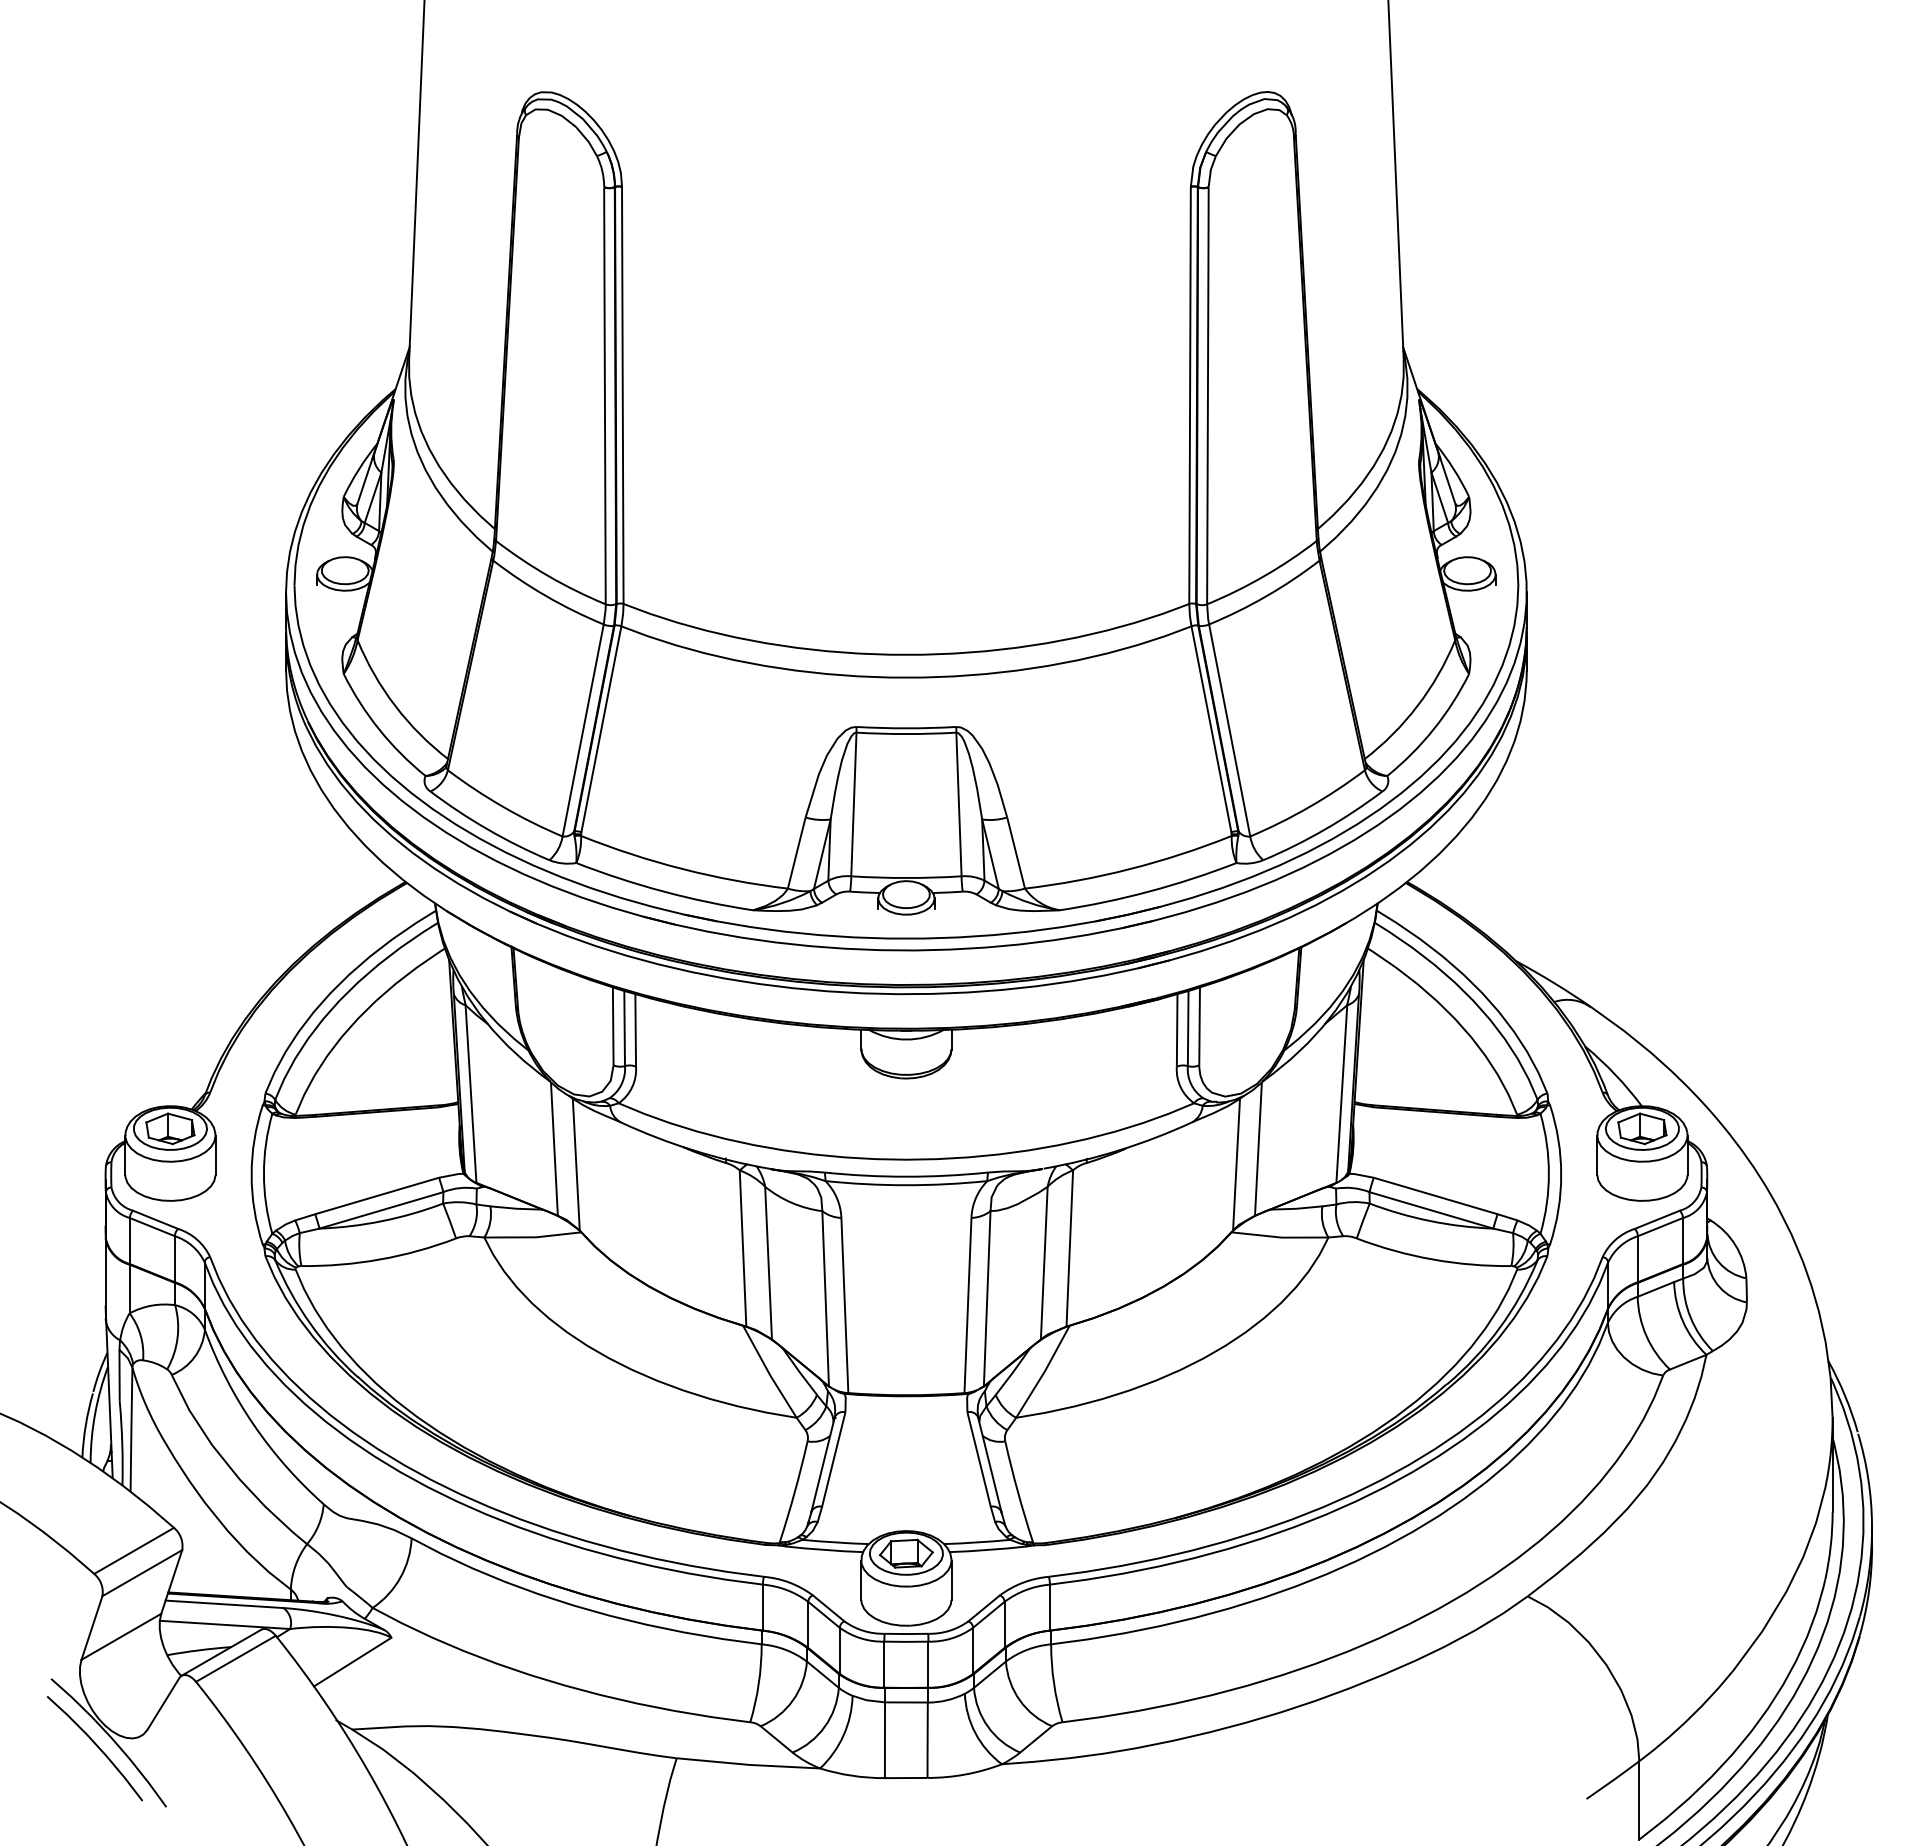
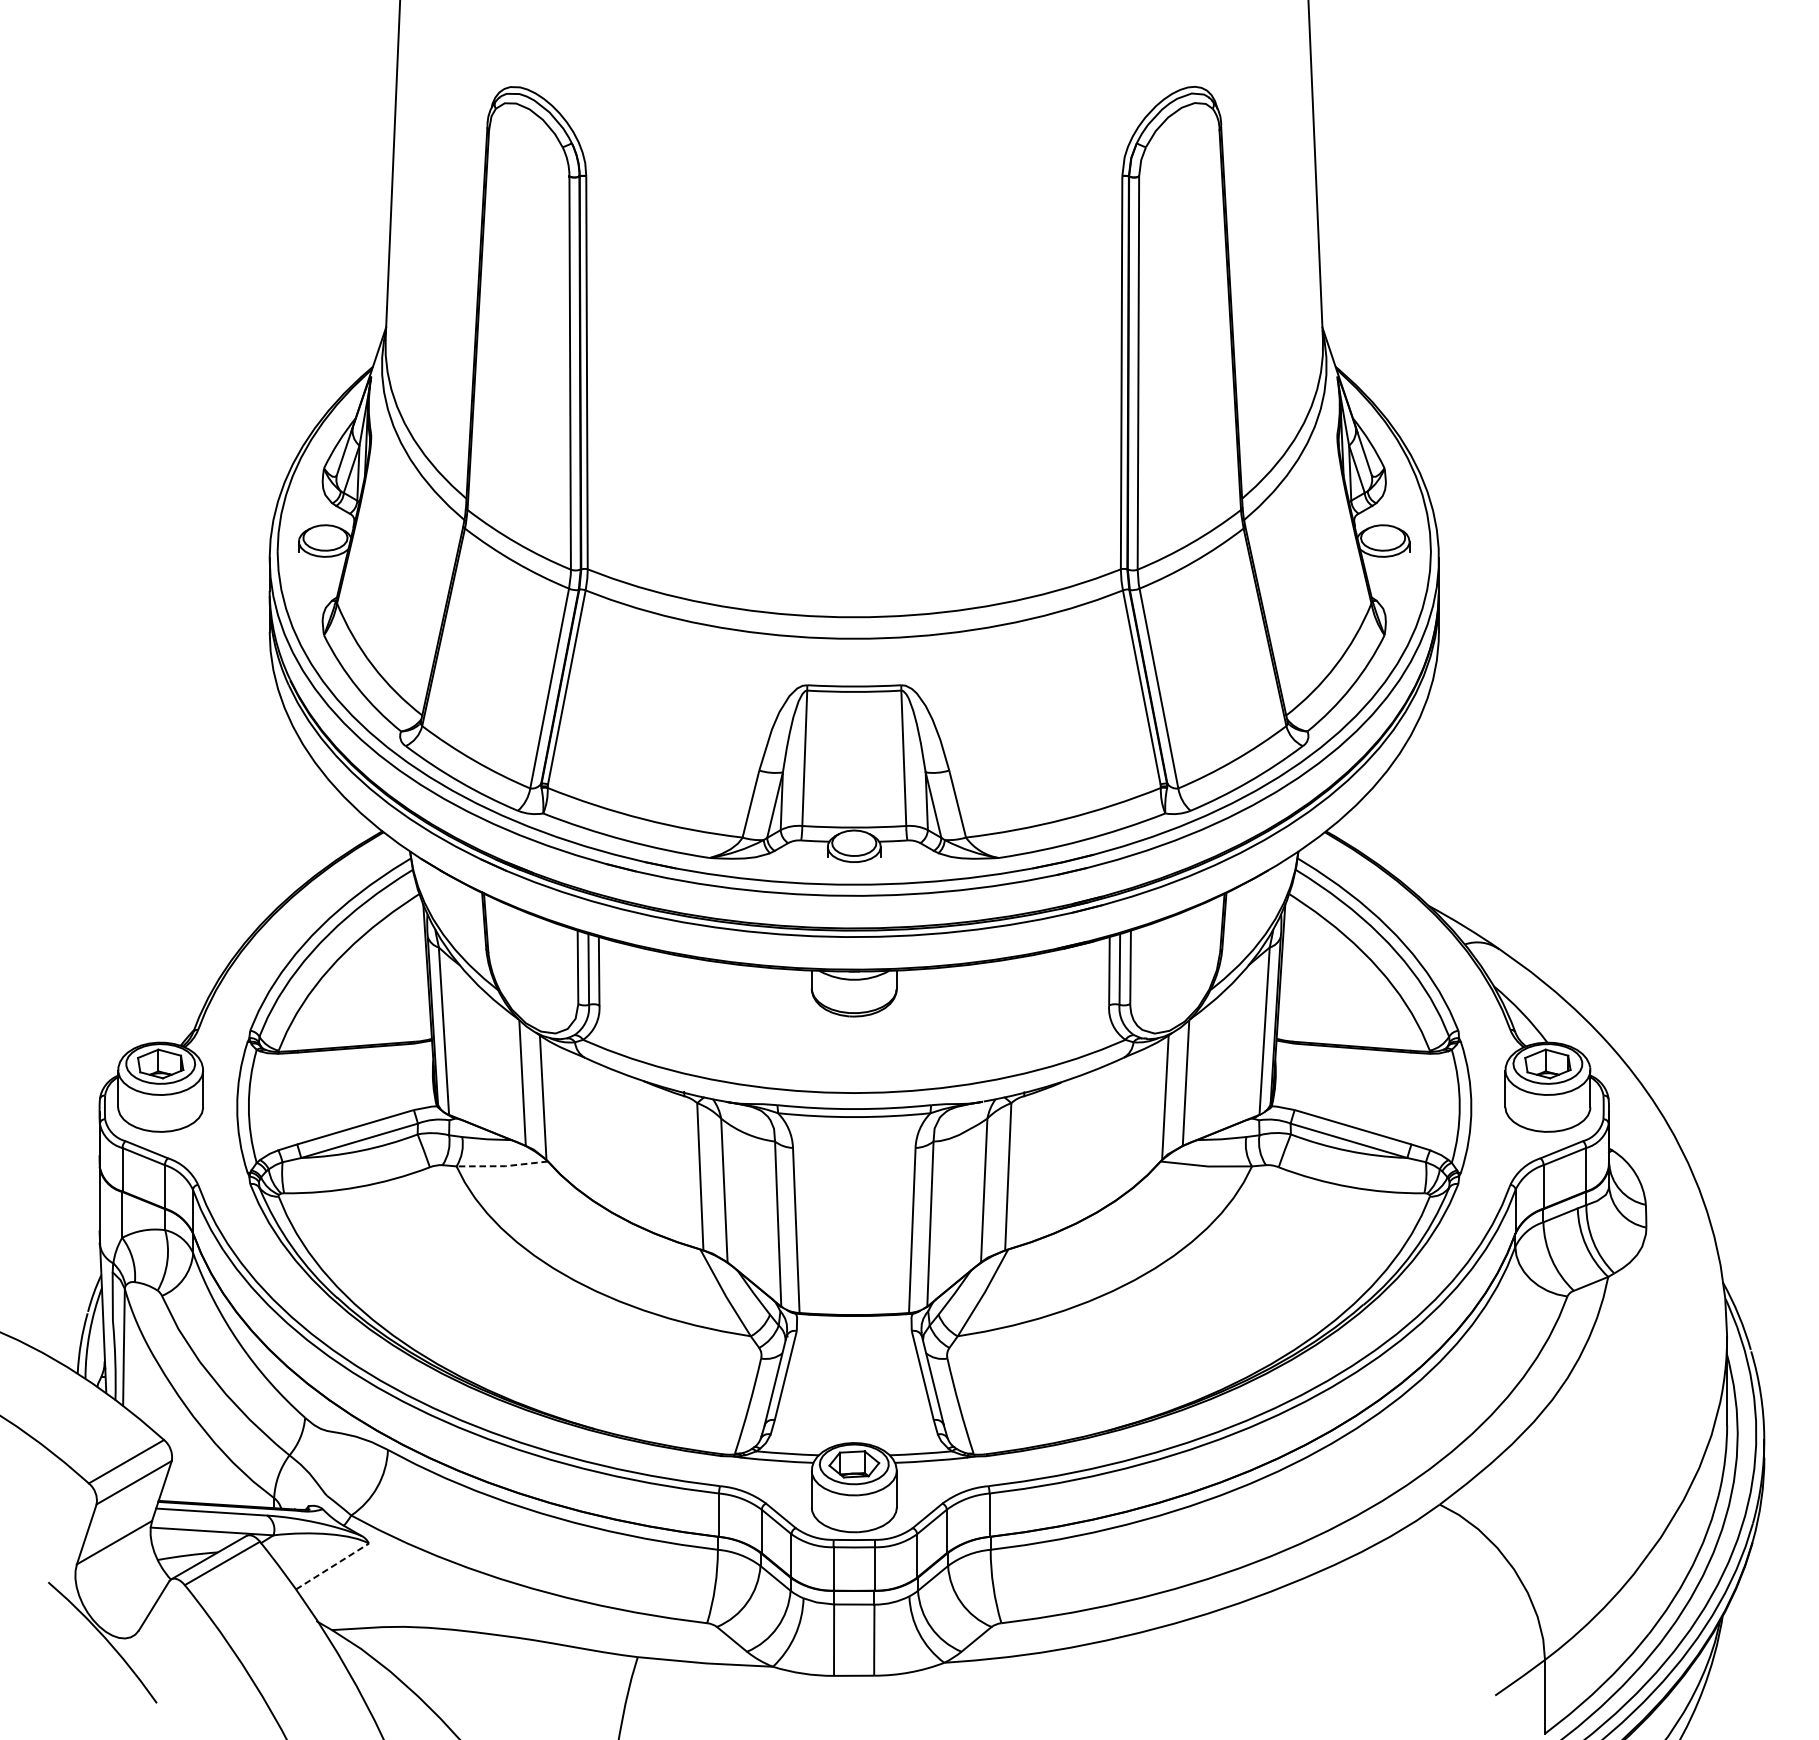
line: (533, 1237) -> (502, 1166), solid -> dashed
line: (352, 1662) -> (332, 1566), solid -> dashed
curve: (96, 1746) -> (91, 1646), removed

